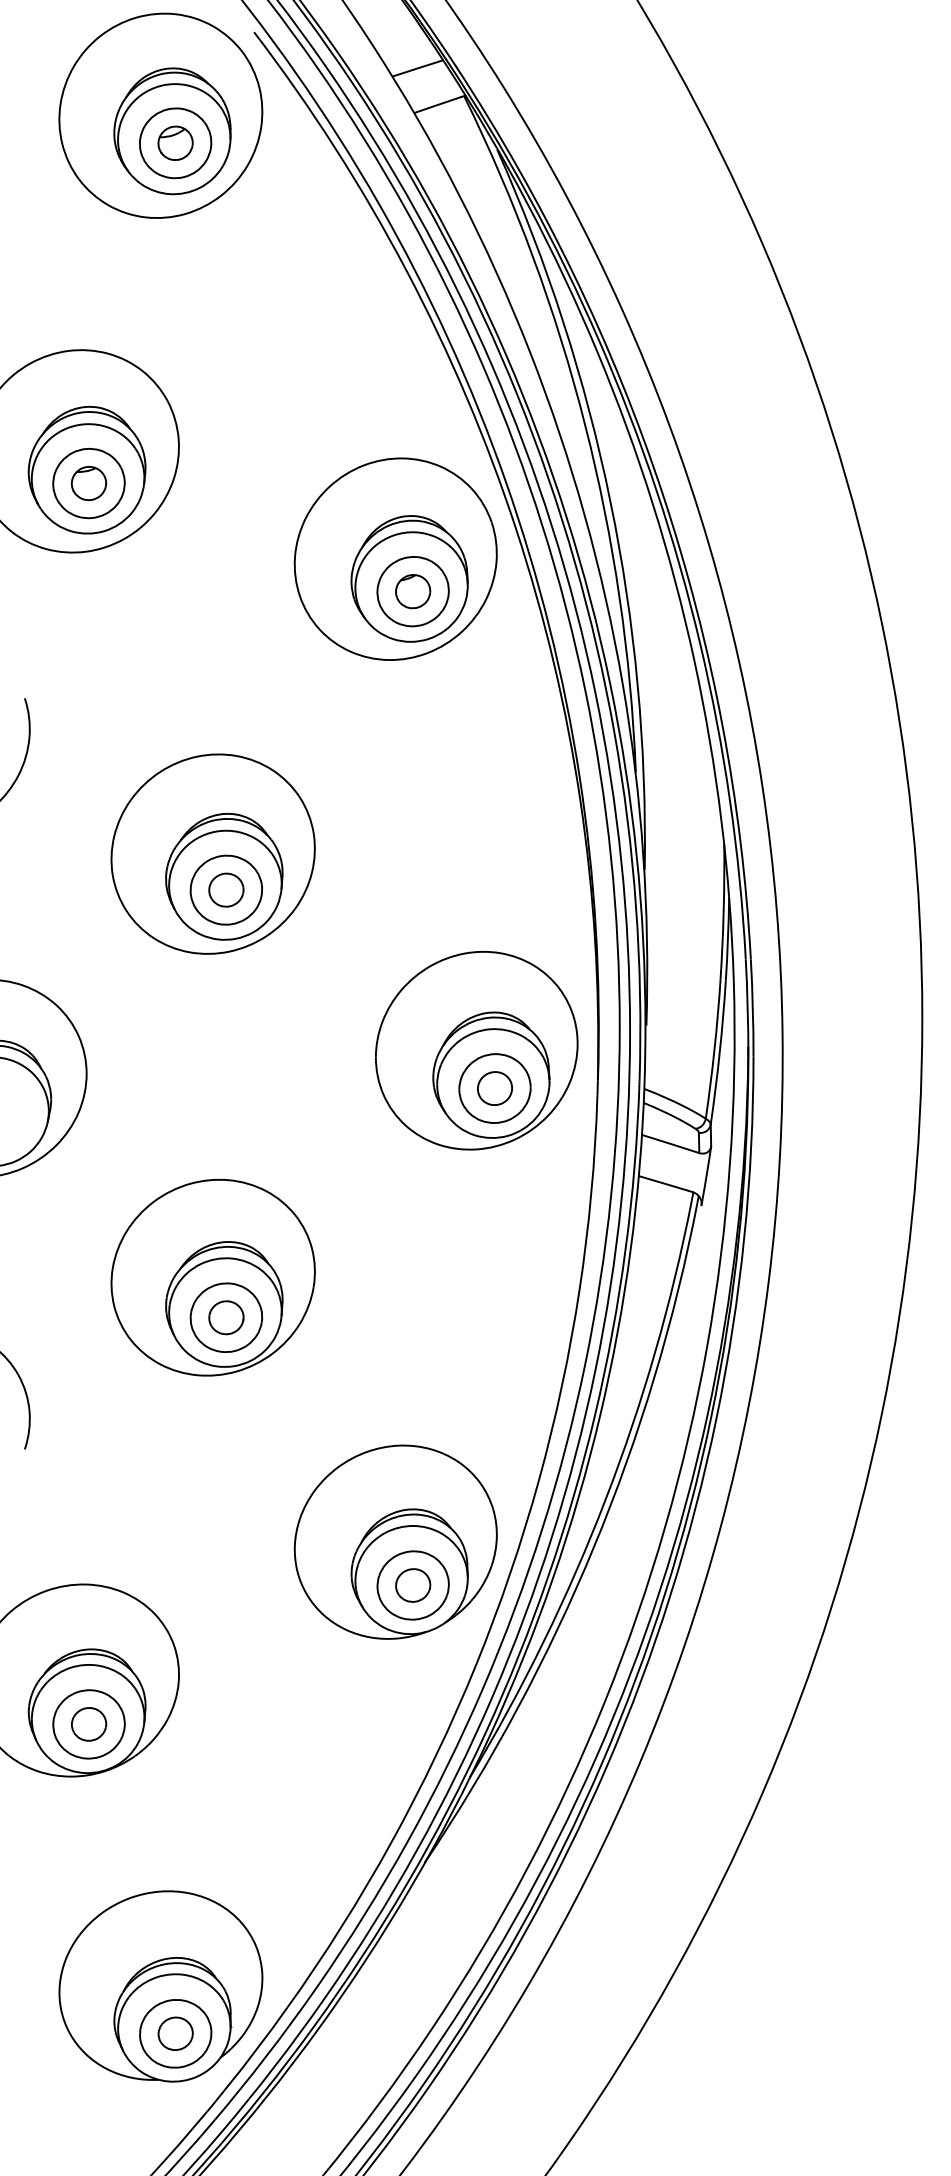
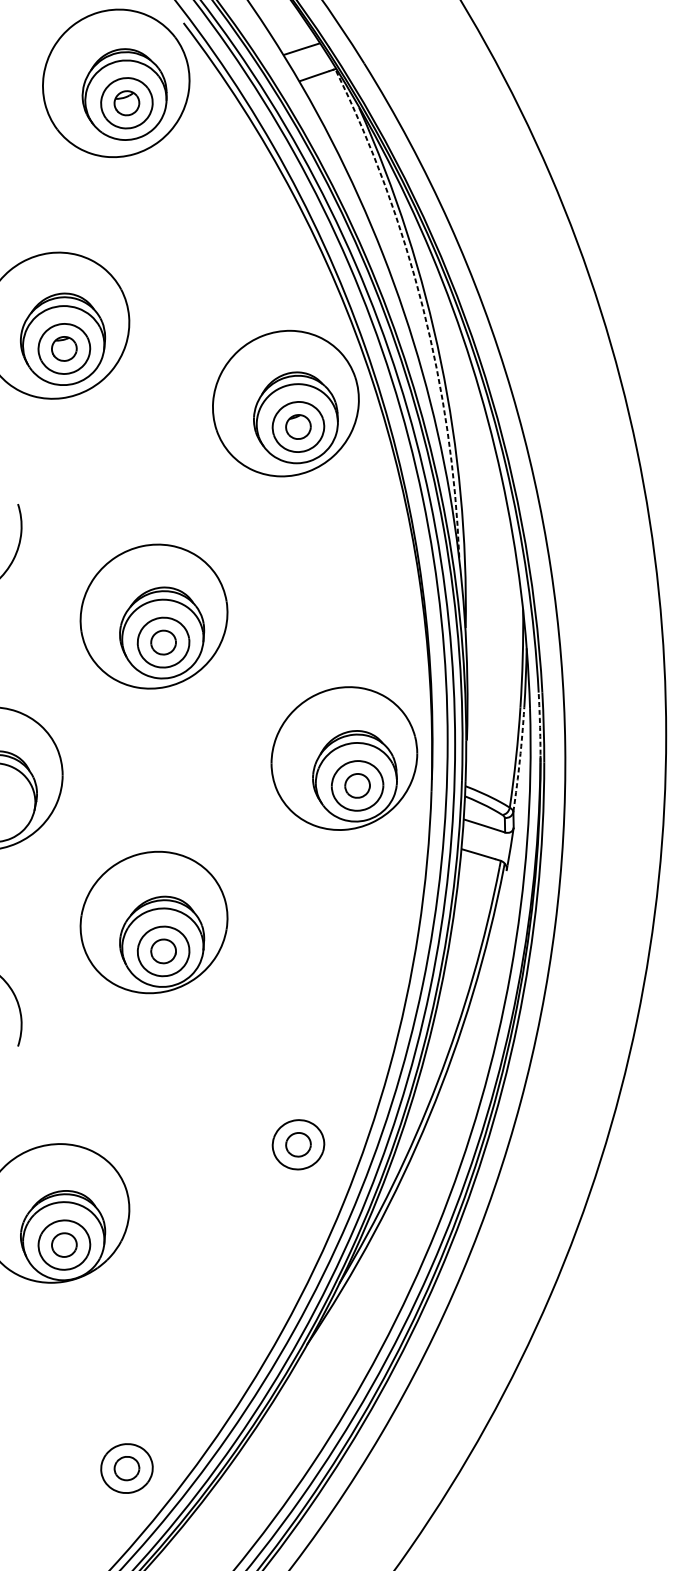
arc: (585, 425) -> (422, 307), solid -> dashed
arc: (747, 1007) -> (539, 727), solid -> dashed
arc: (719, 1052) -> (519, 759), solid -> dashed
part: (395, 1541) -> (285, 1113), removed
part: (160, 1986) -> (116, 1434), removed

